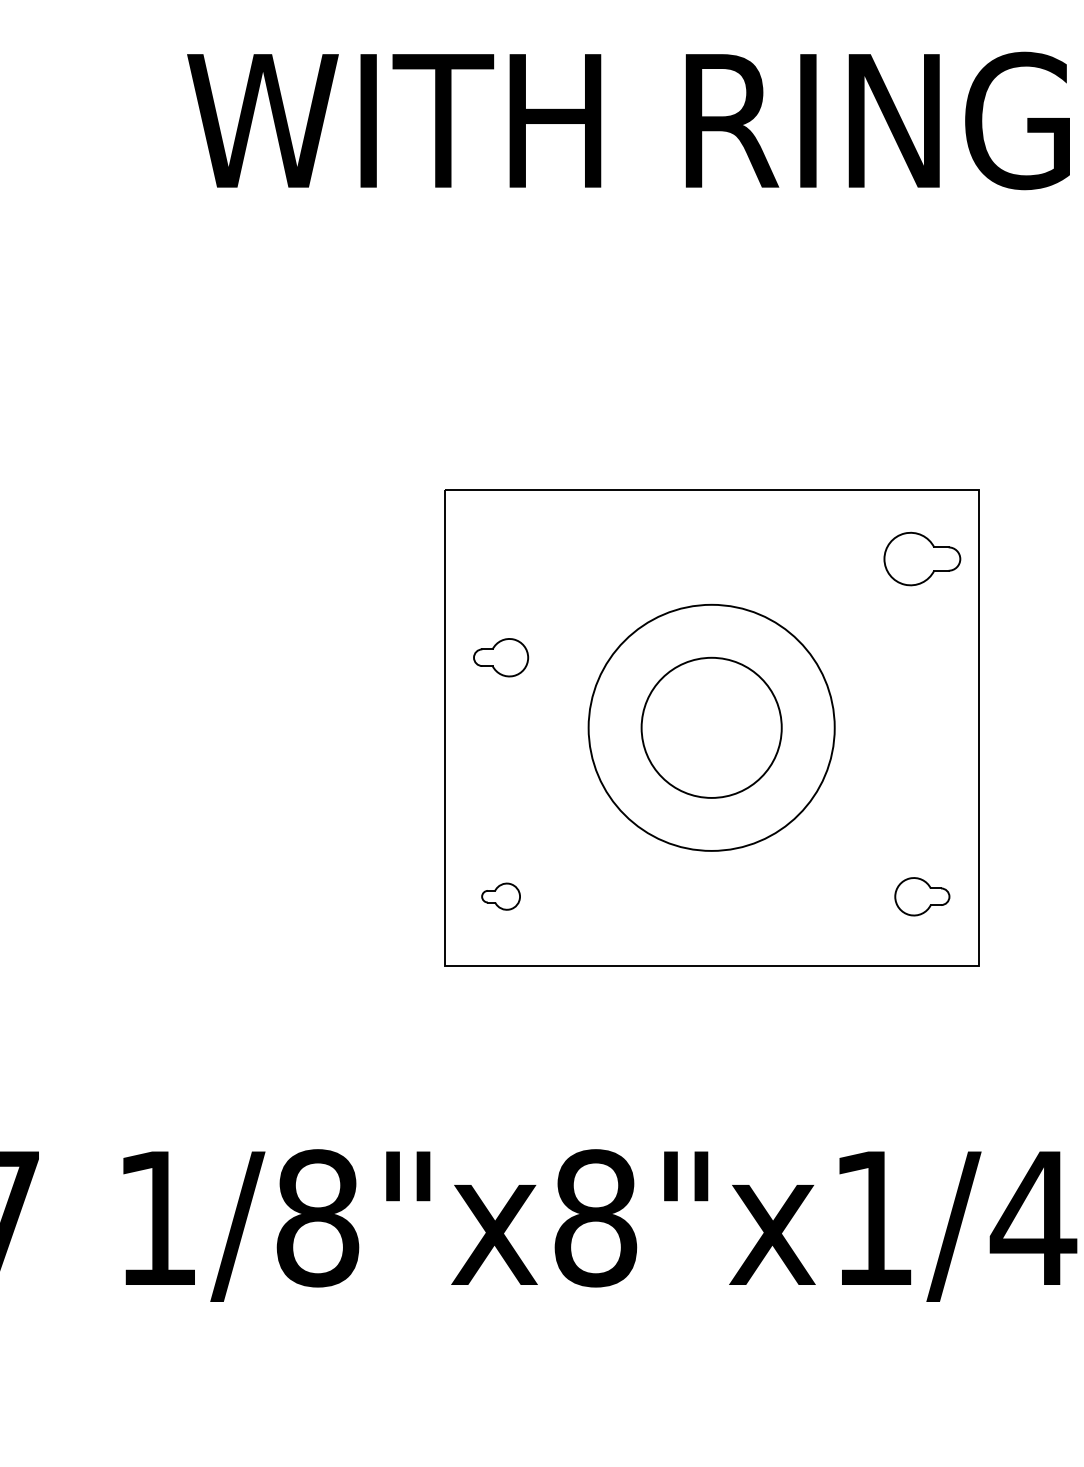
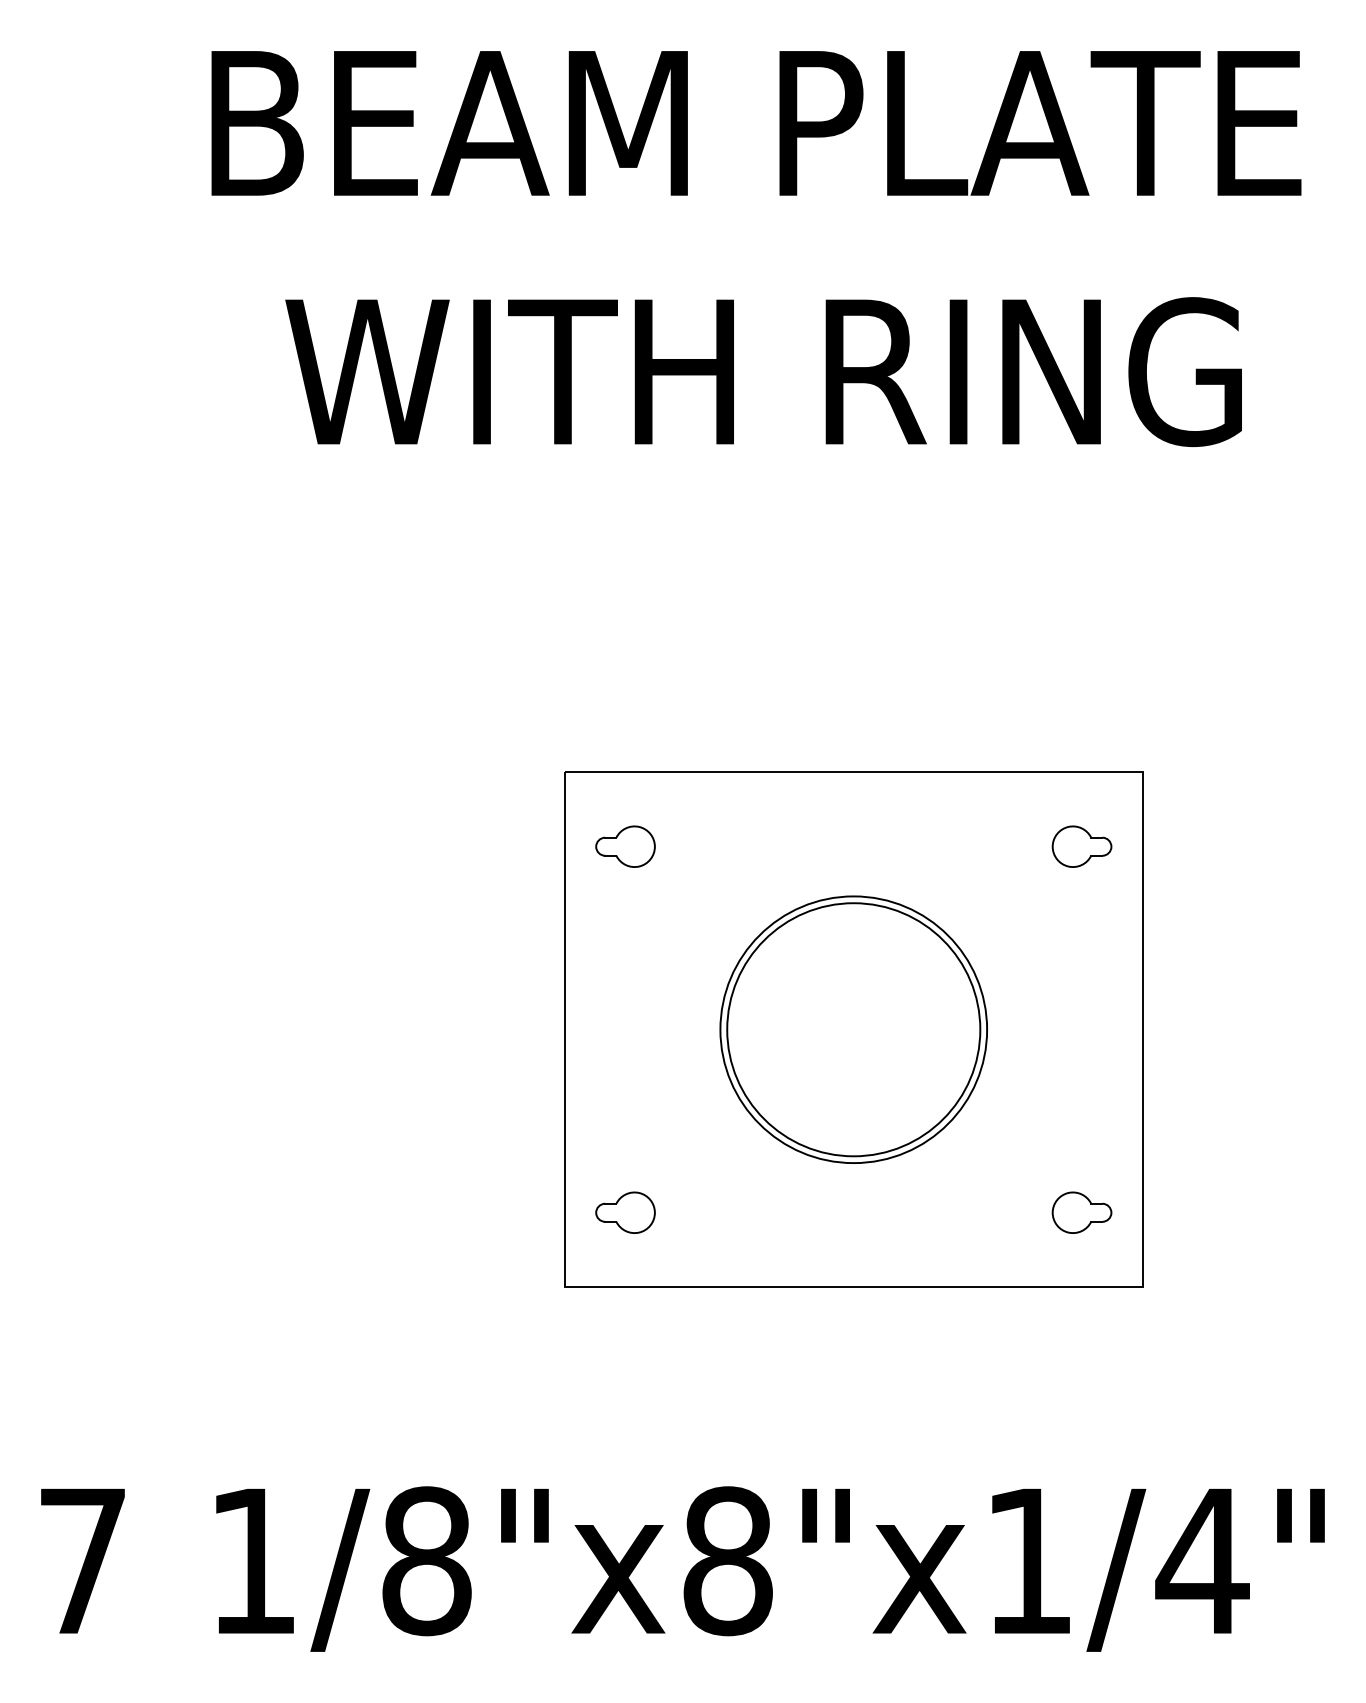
part: (921, 558) -> (1081, 846), size x0.71
part: (501, 657) -> (625, 846), moved
circle: (711, 727) -> (853, 1029), size x1.67
part: (501, 896) -> (625, 1212), size x1.43

